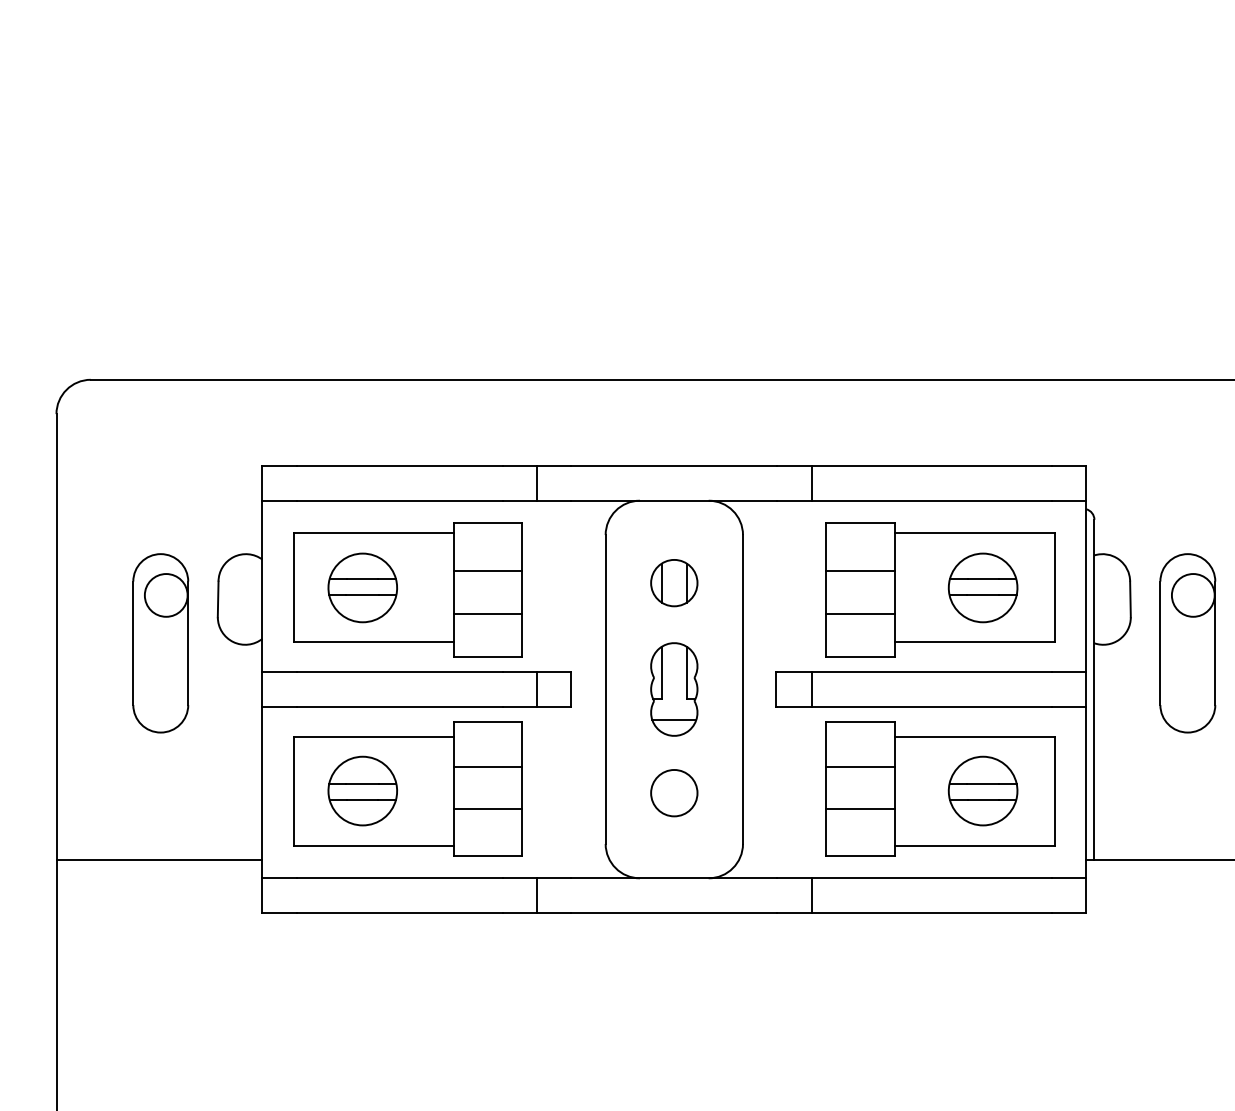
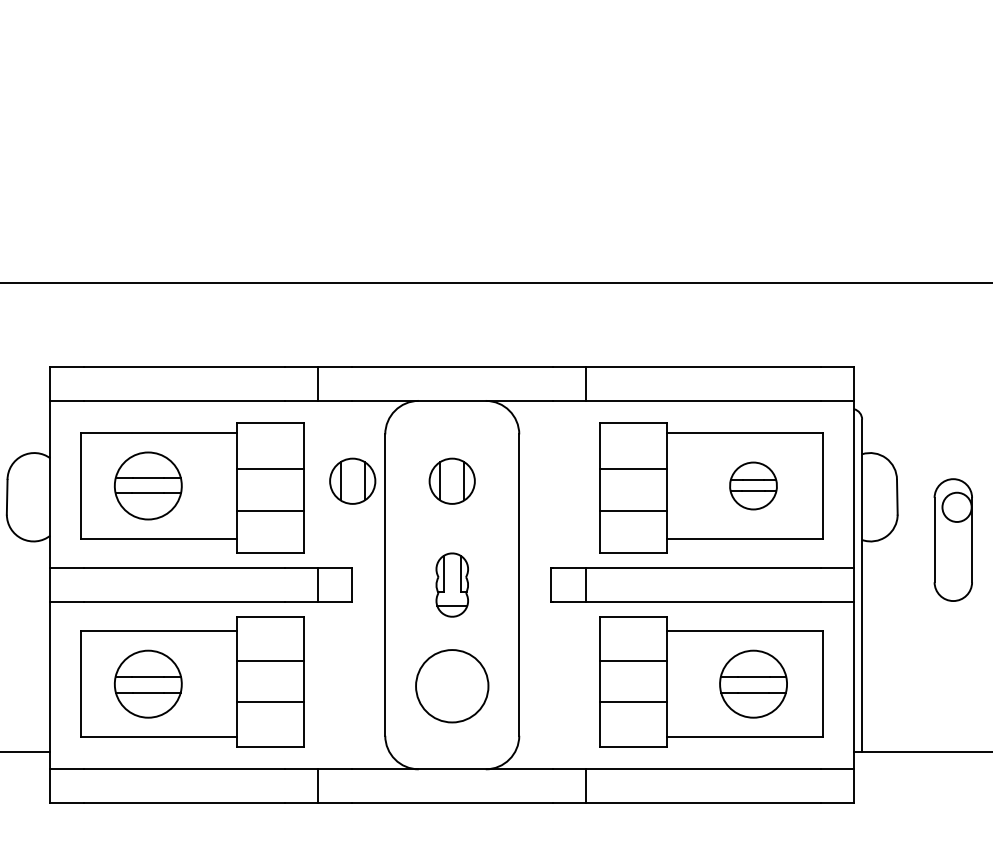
part: (572, 583) -> (352, 481), added
part: (982, 587) -> (752, 485), size x0.7
part: (1187, 643) -> (952, 540), size x0.7
part: (674, 689) -> (452, 585), size x0.7
circle: (674, 792) -> (452, 685), size x1.6

